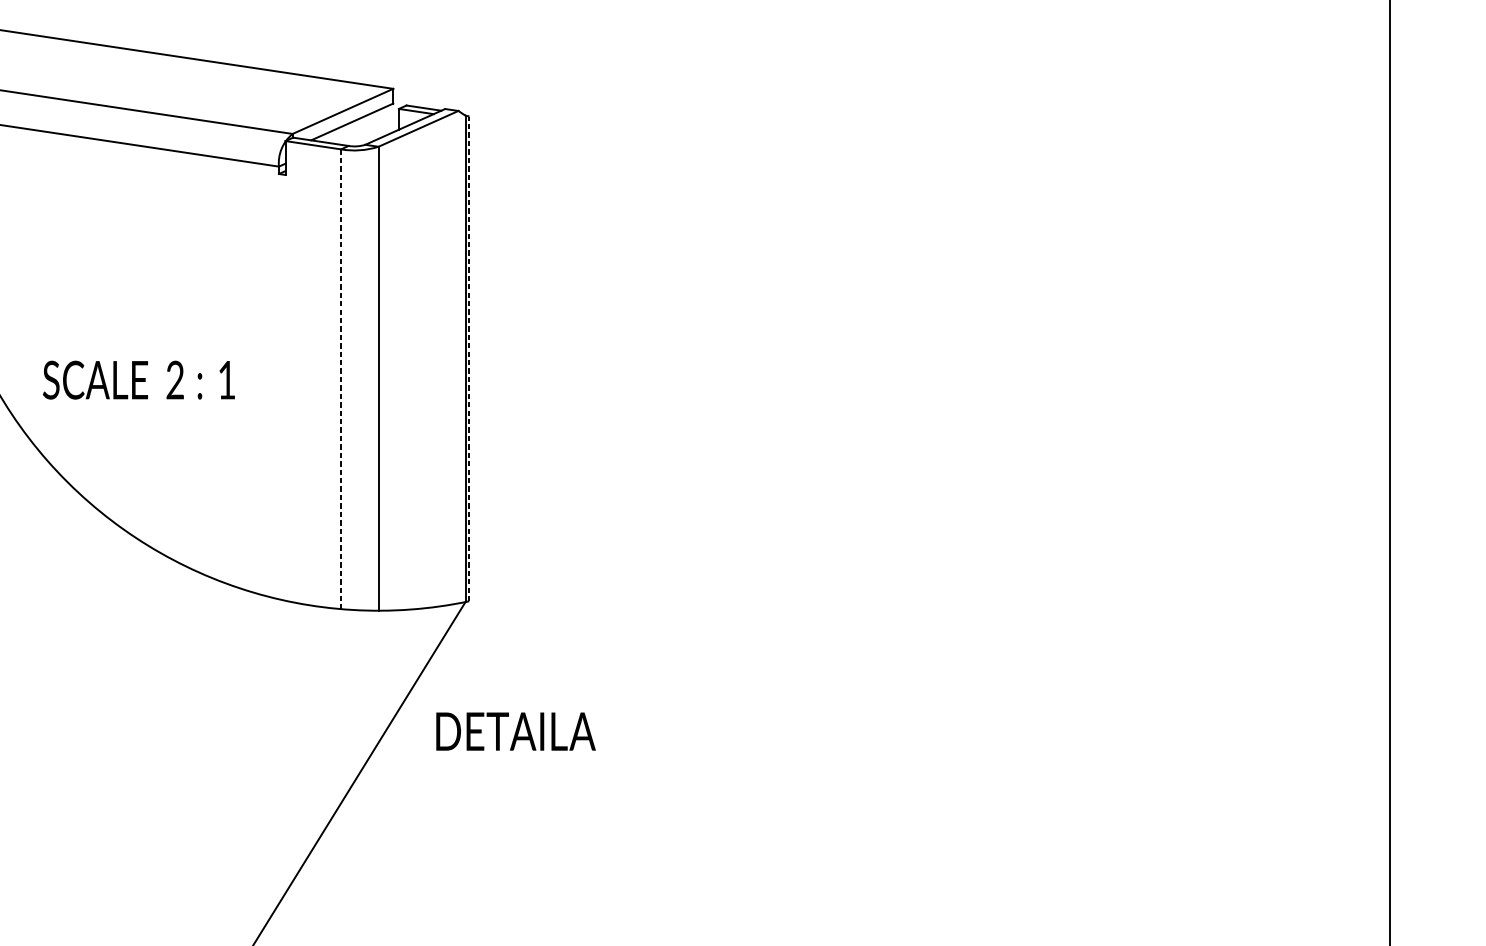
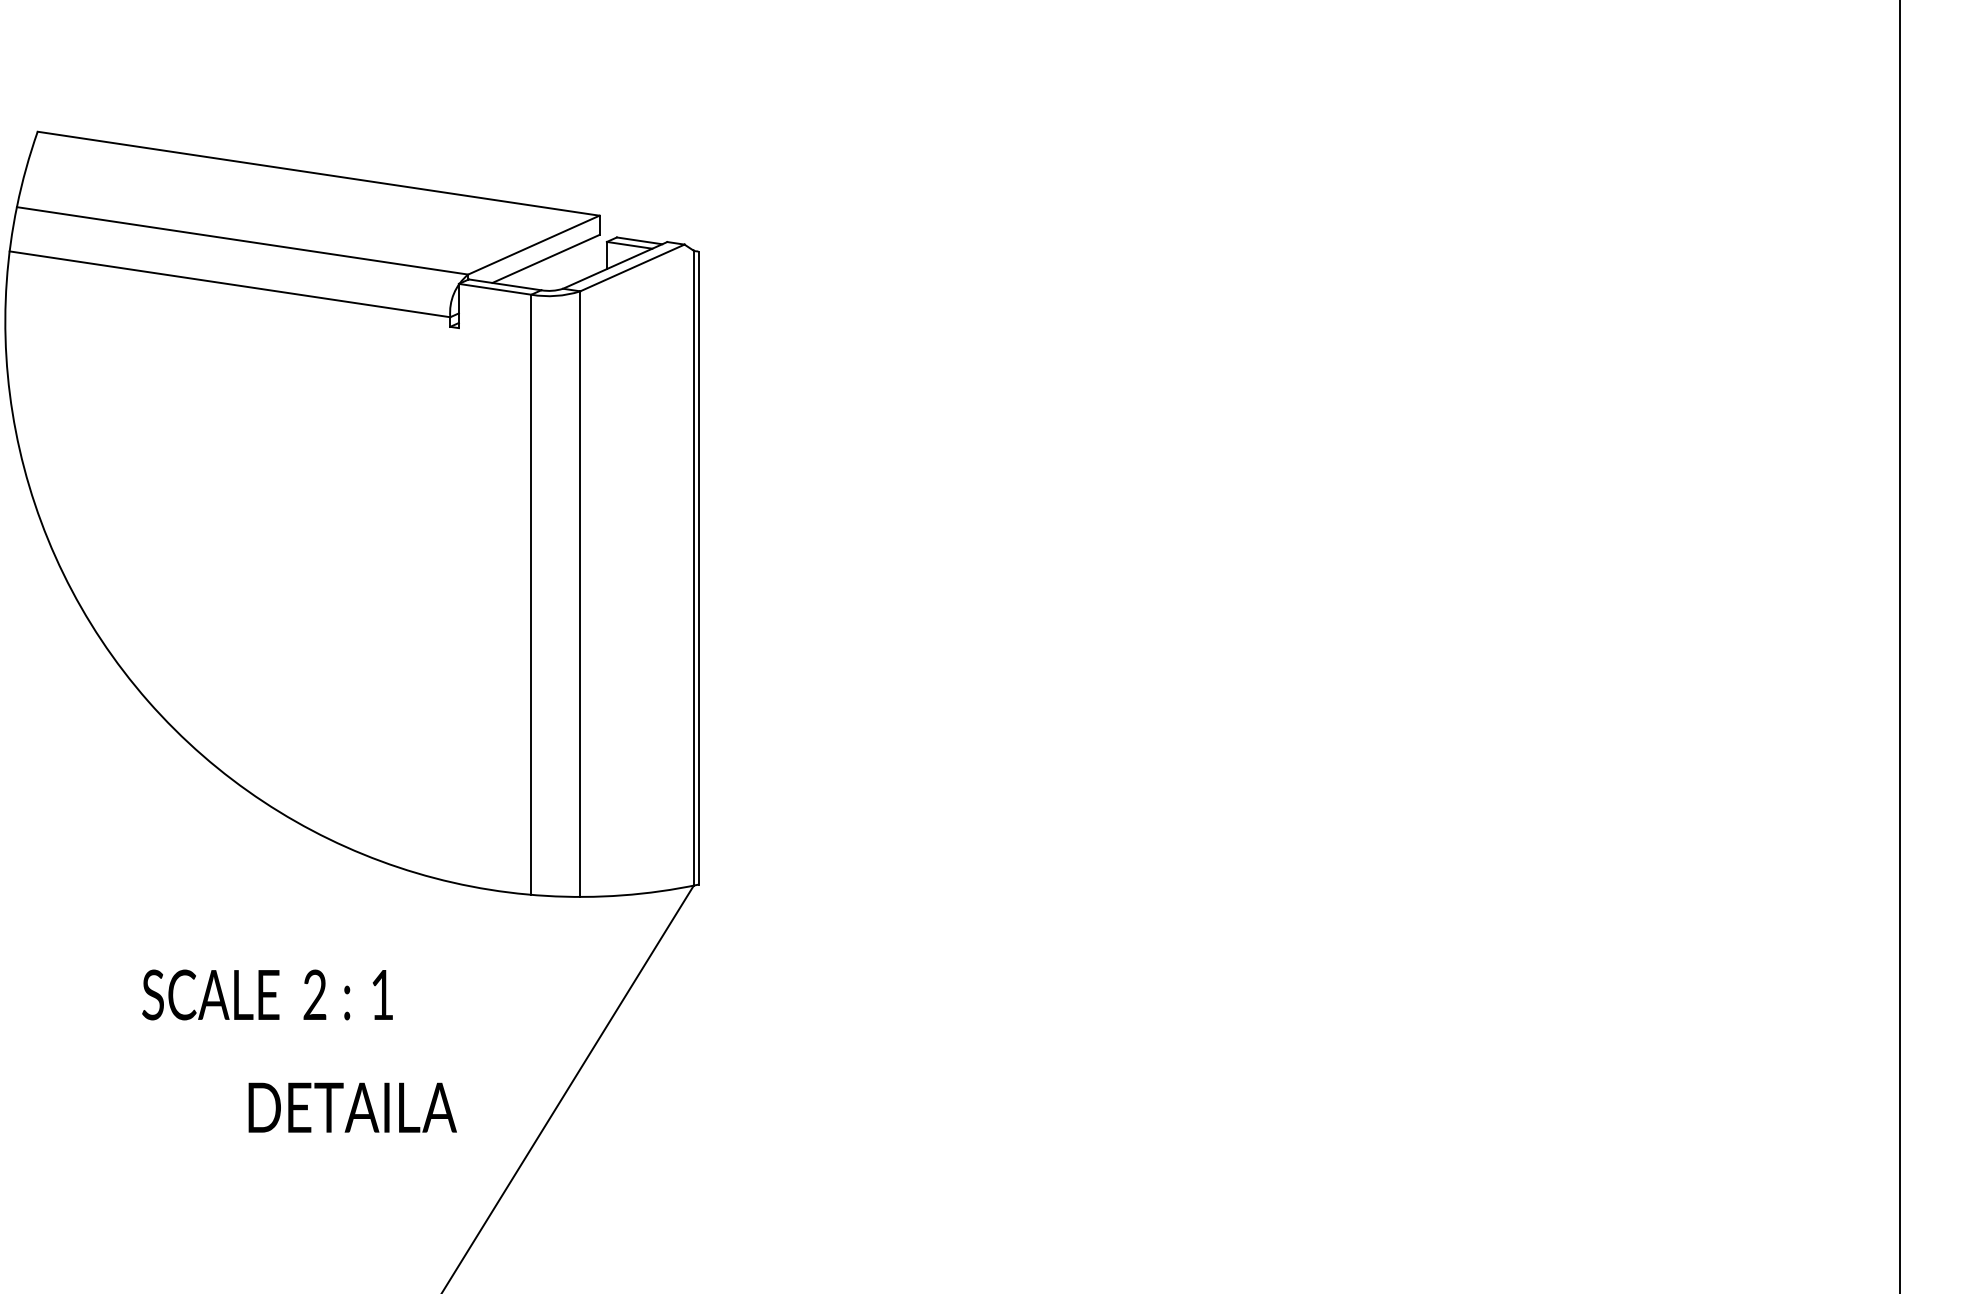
line: (469, 358) -> (698, 567), dashed -> solid
text: (138, 379) -> (267, 994), moved
line: (341, 379) -> (531, 595), dashed -> solid
text: (515, 731) -> (352, 1107), moved

